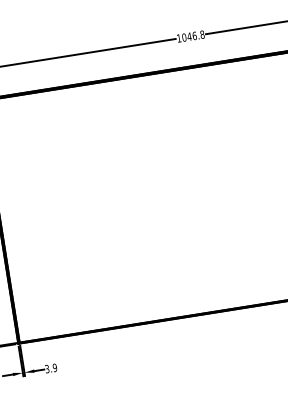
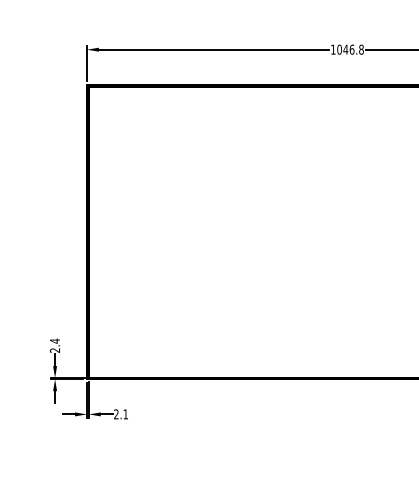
text: (51, 368) -> (121, 414), 3.9 -> 2.1

